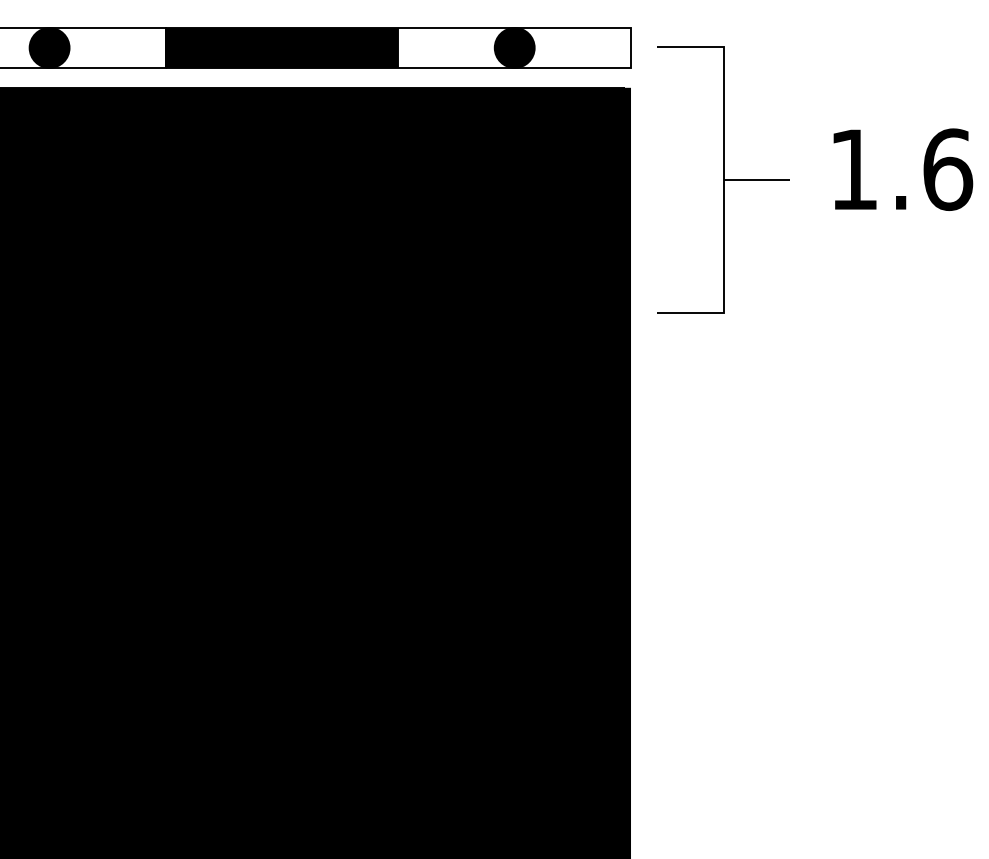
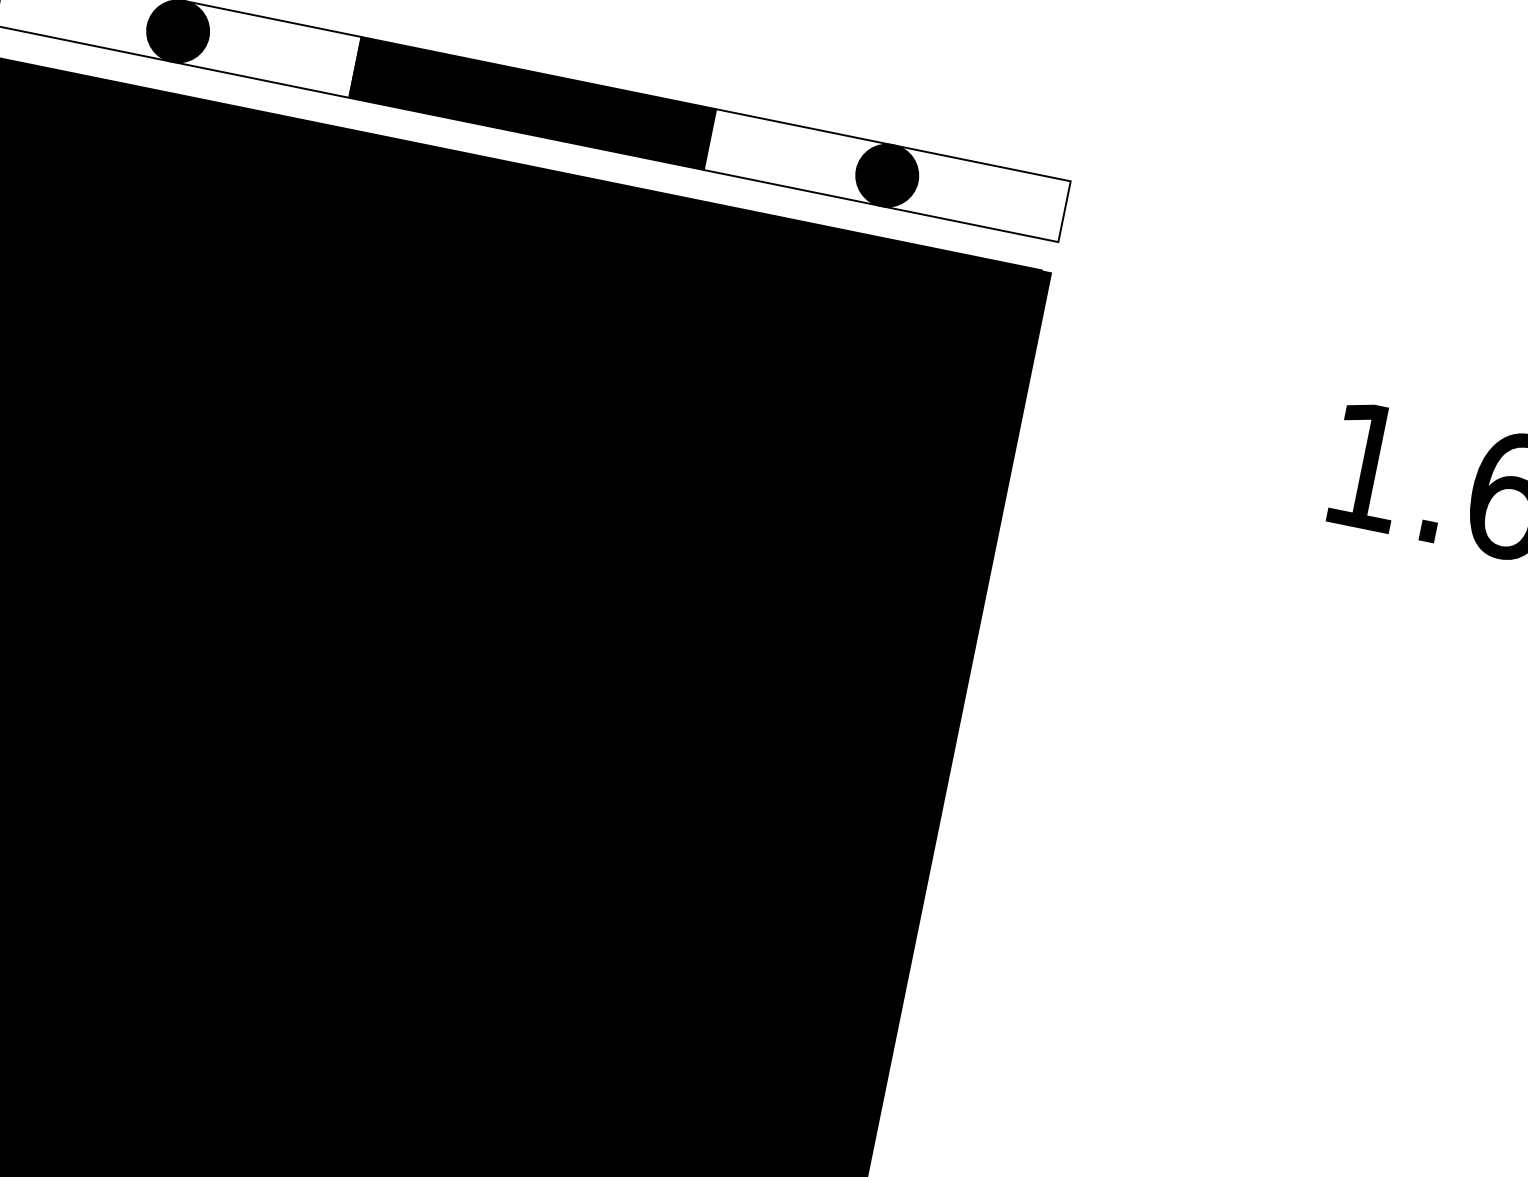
part: (723, 179) -> (1164, 440), removed

